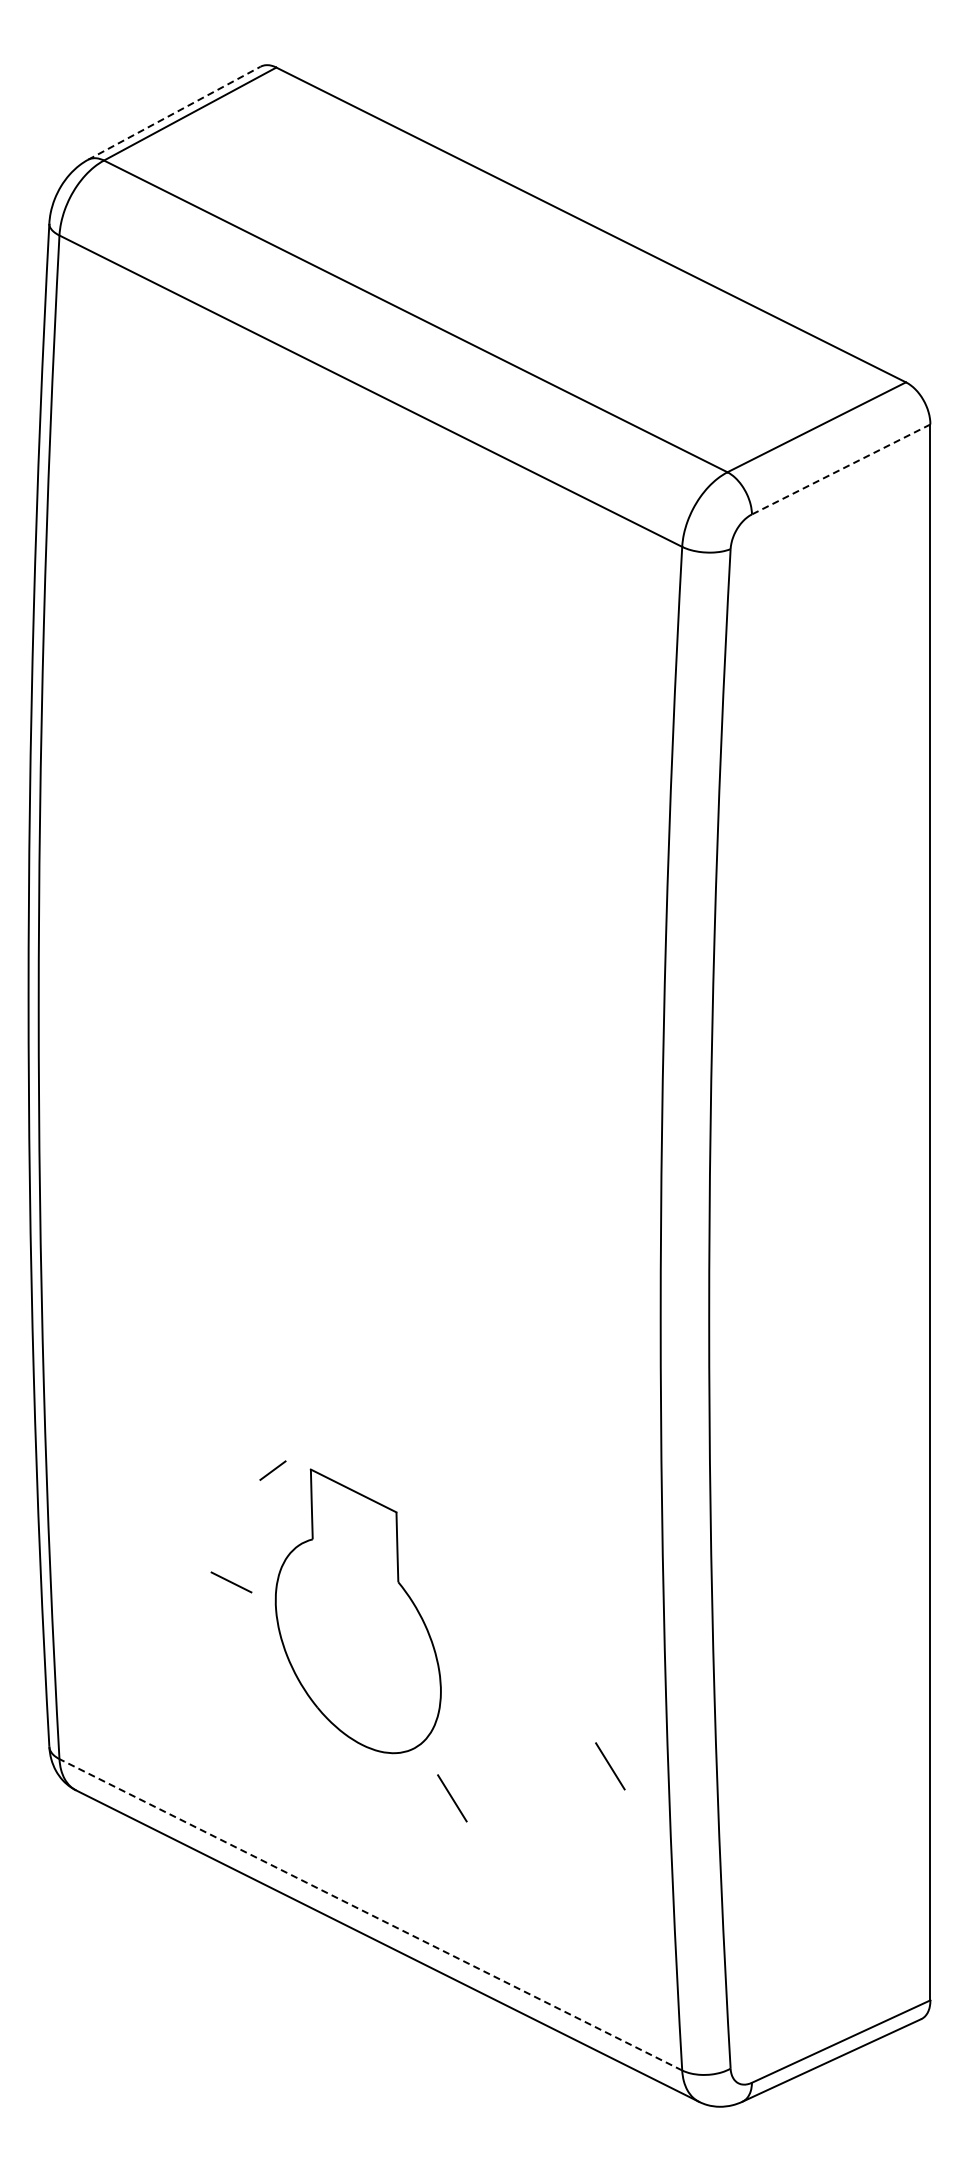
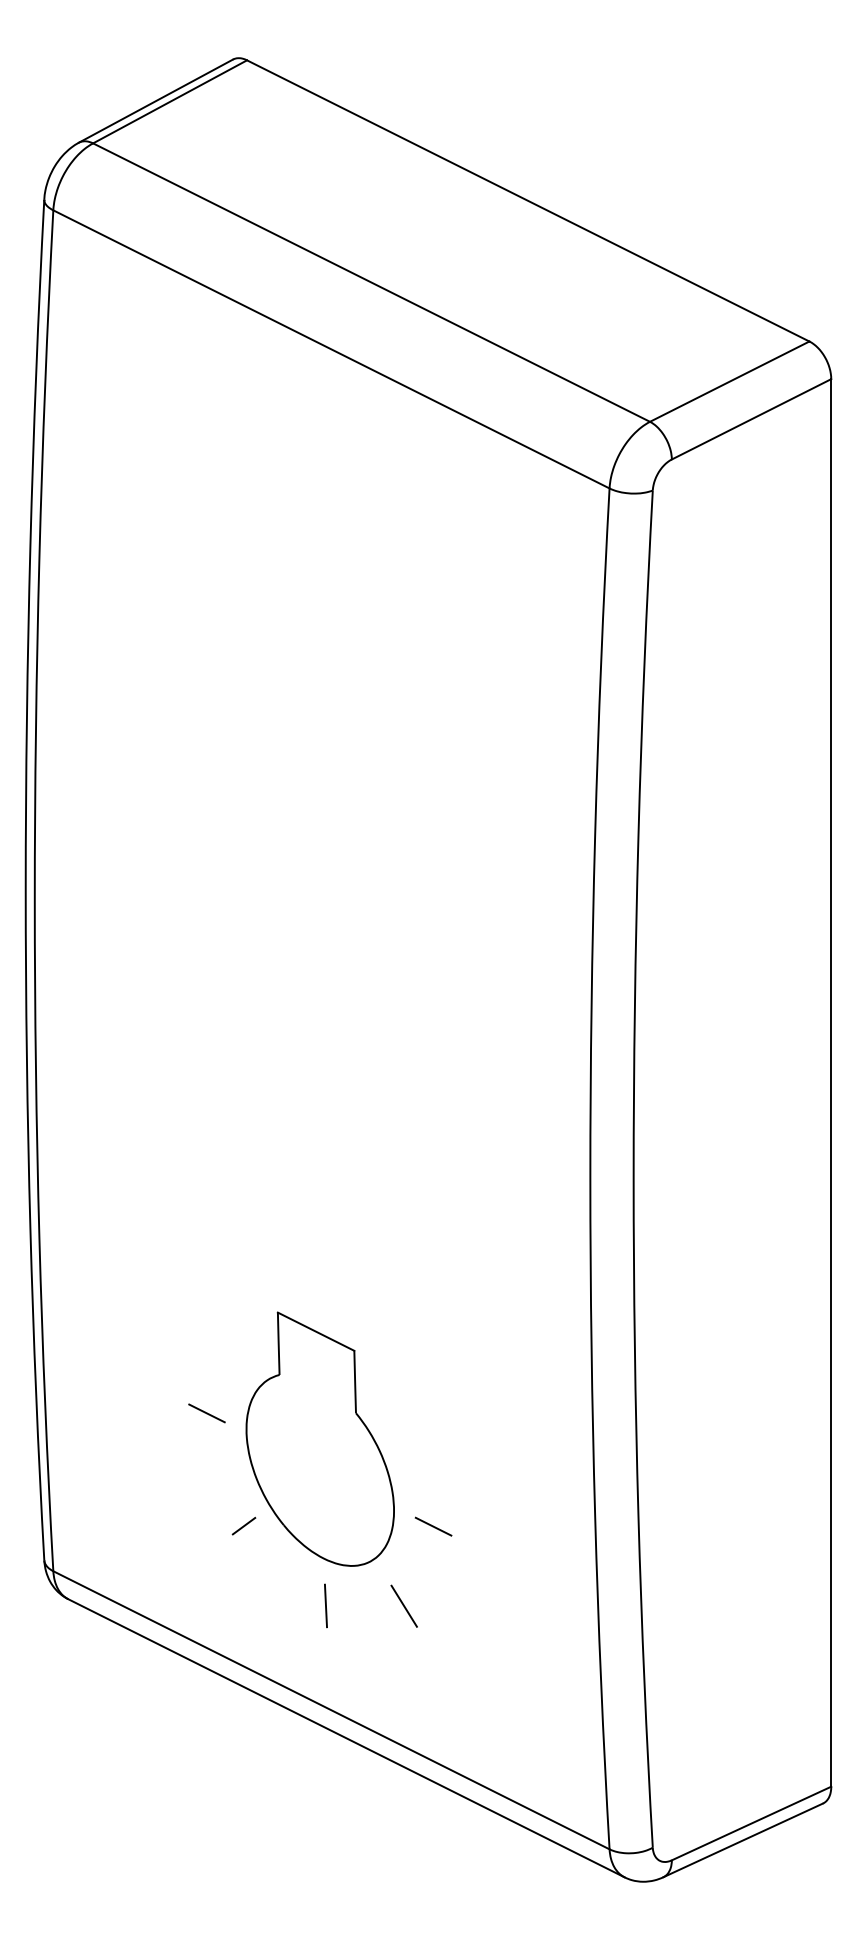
line: (174, 113) -> (156, 101), dashed -> solid
line: (841, 469) -> (751, 419), dashed -> solid
line: (272, 1470) -> (243, 1526), moved
line: (485, 1709) -> (433, 1526), added
line: (610, 1766) -> (545, 1577), removed
line: (364, 1797) -> (325, 1605), added
line: (370, 1914) -> (331, 1710), dashed -> solid

